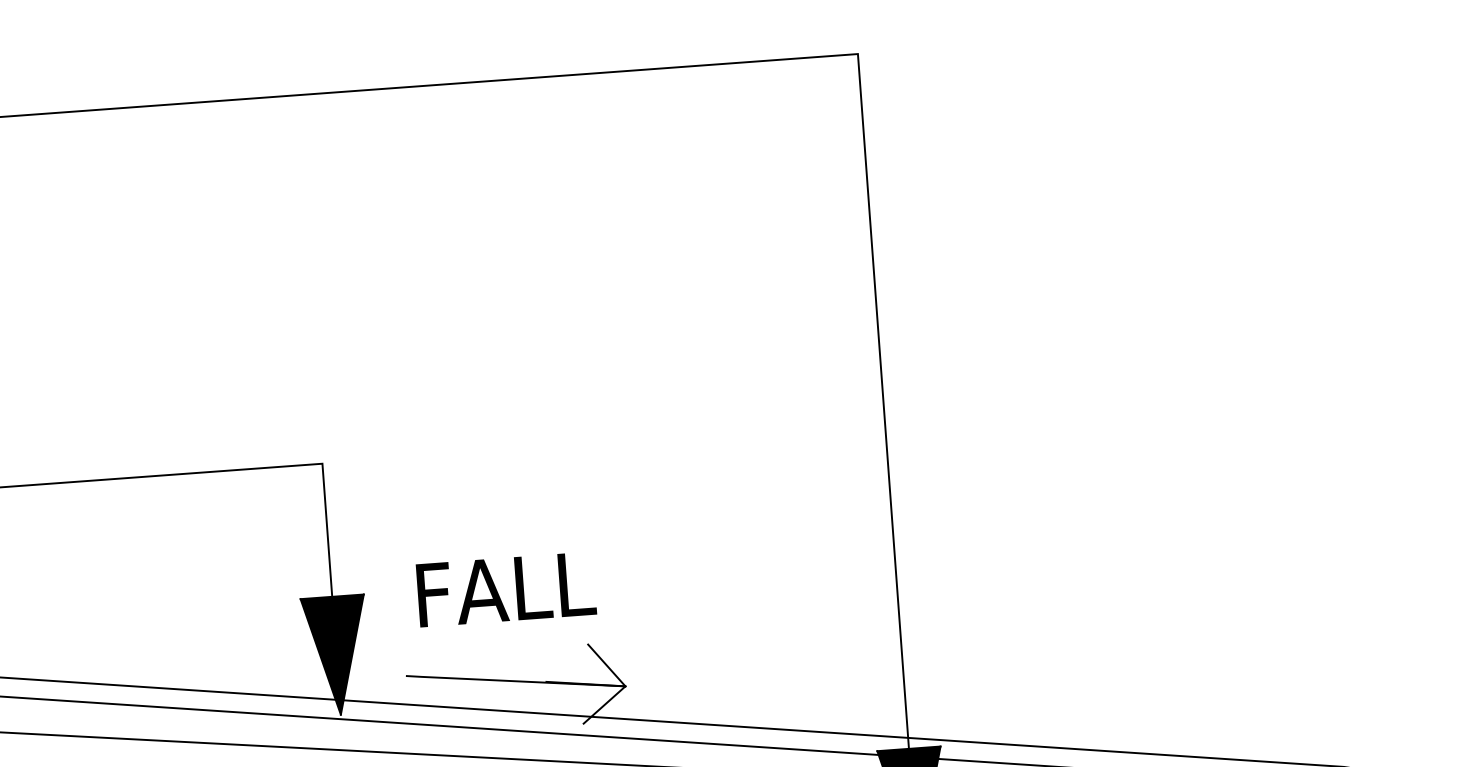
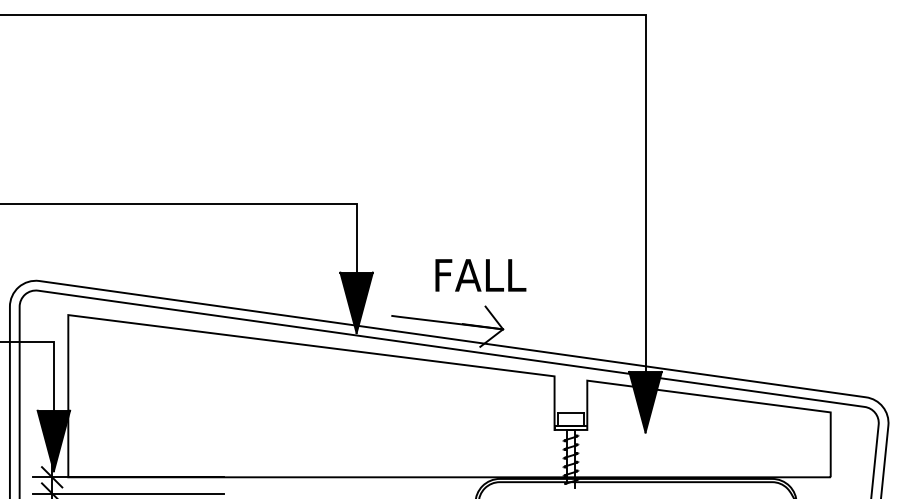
text: (505, 589) -> (480, 275), moved

